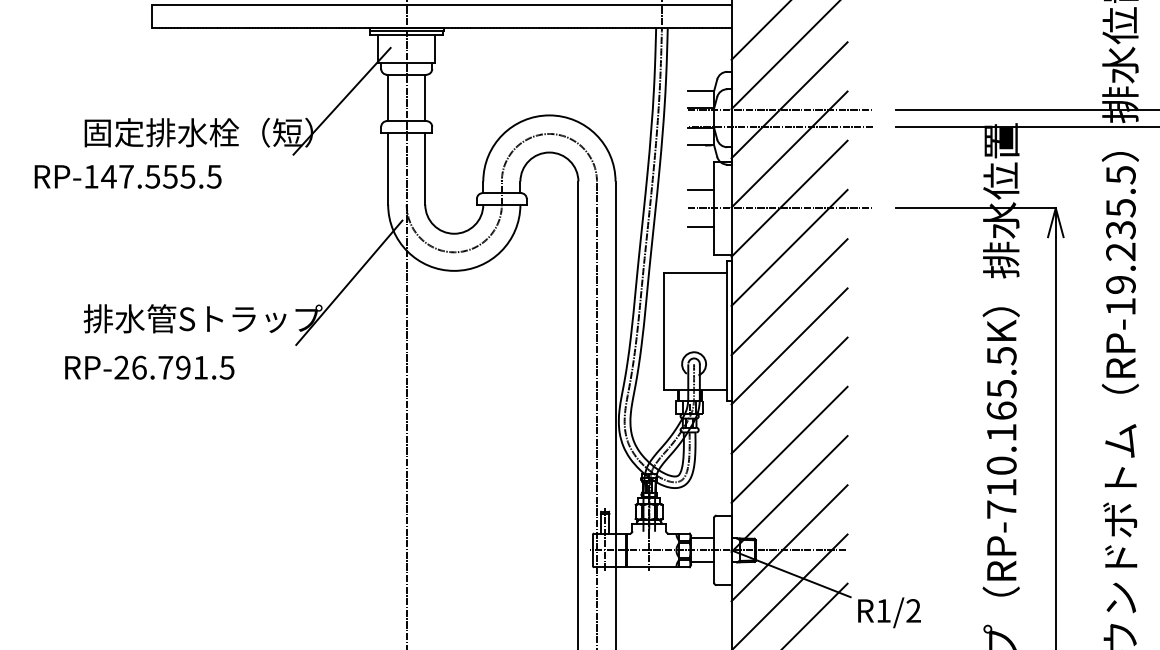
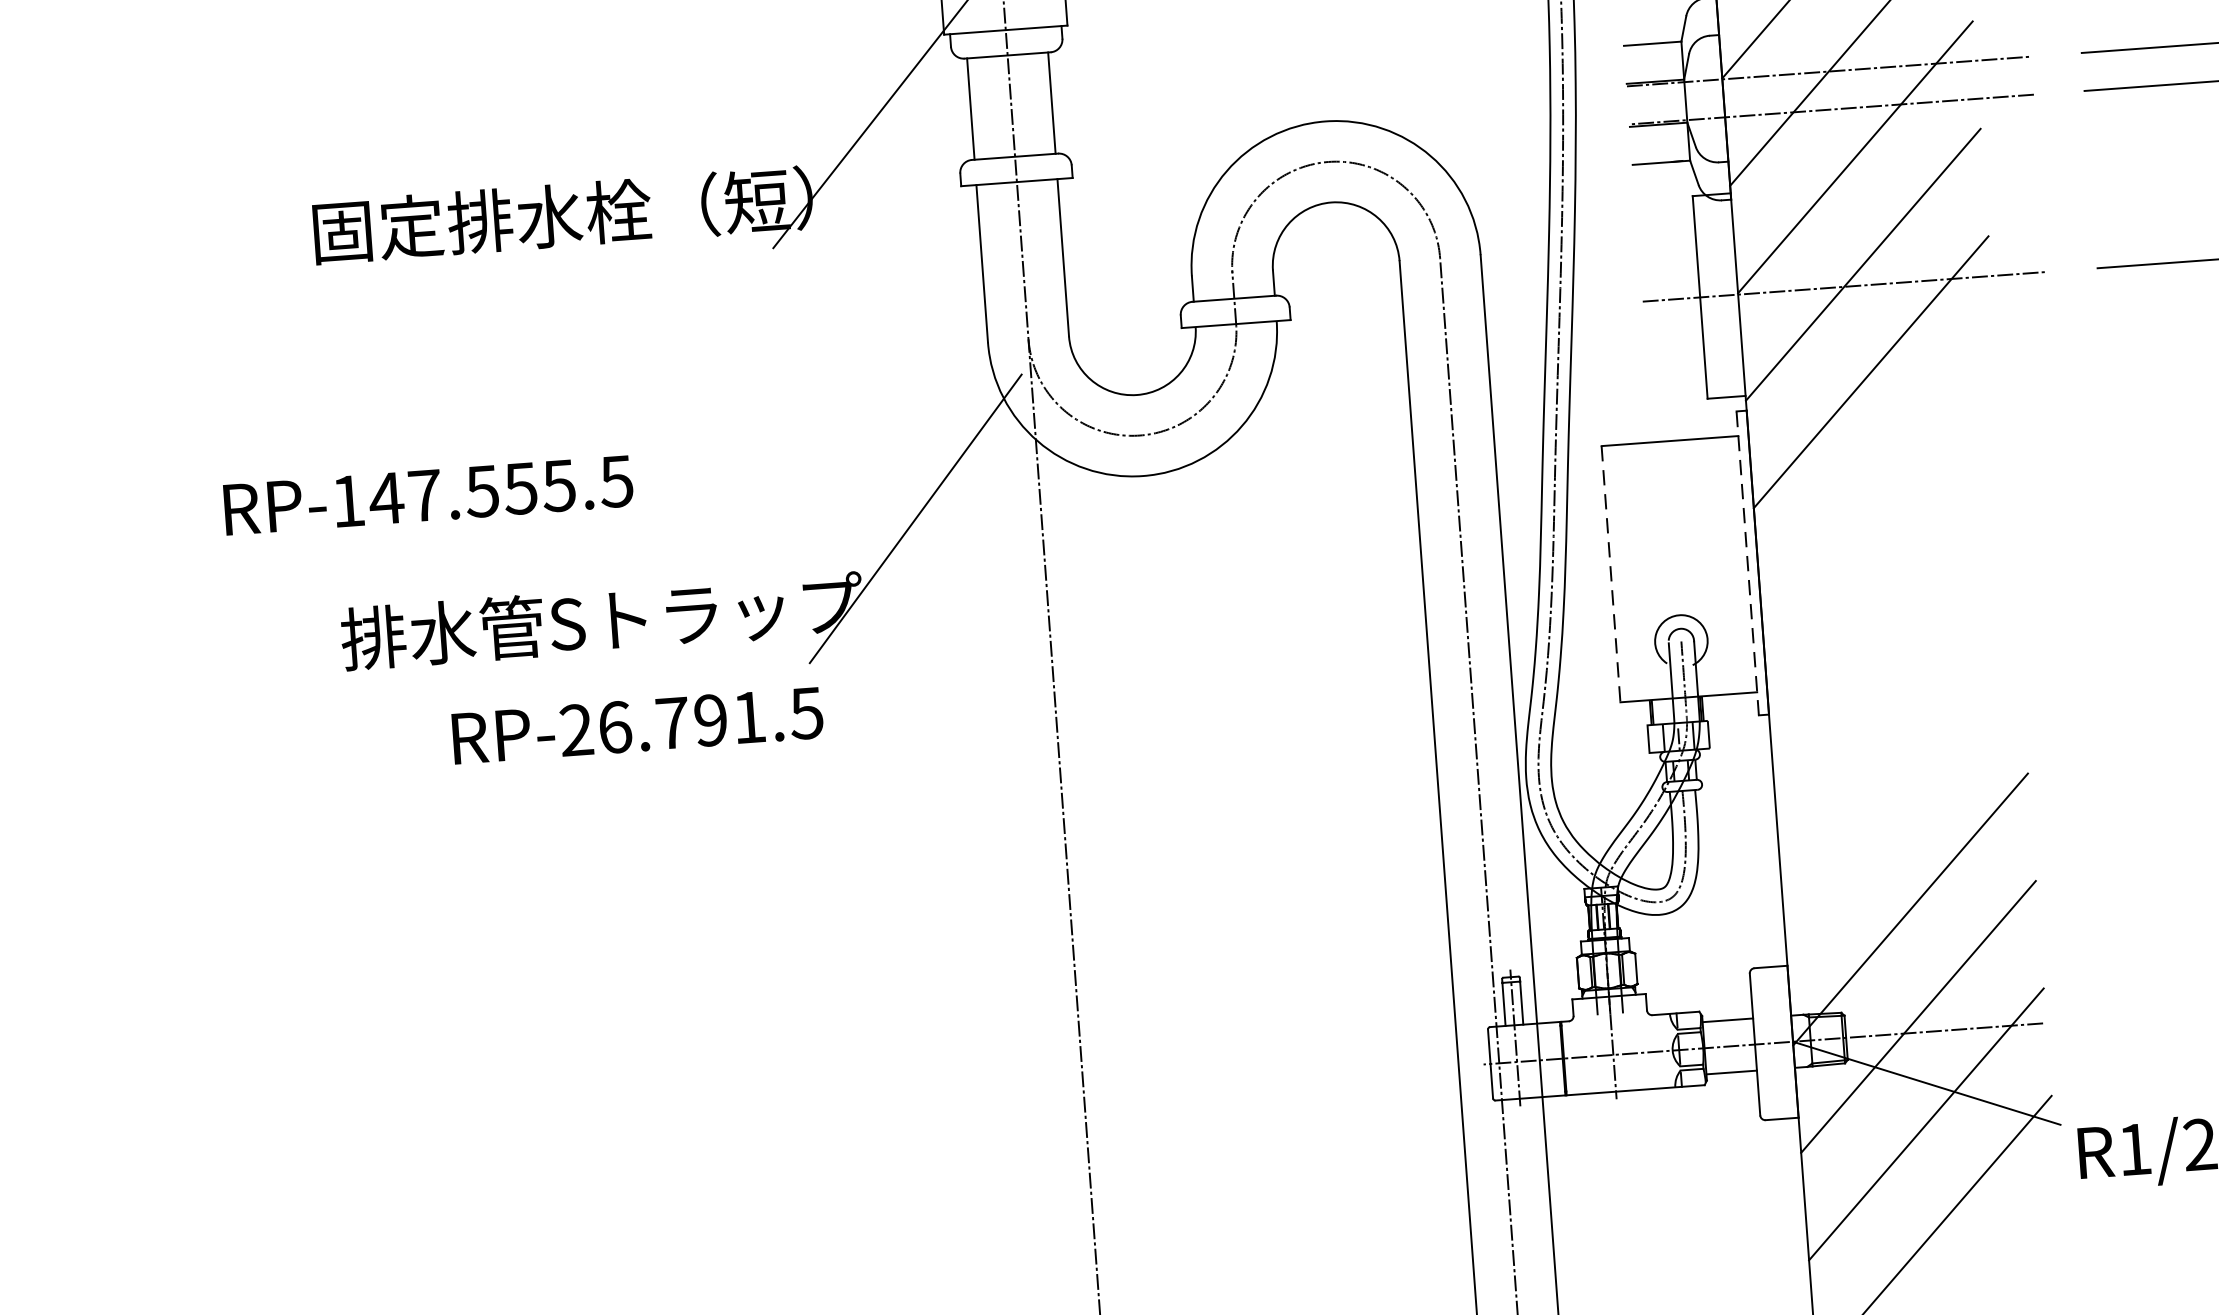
text: (127, 176) -> (427, 494), moved
line: (700, 189) -> (1667, 258), removed
line: (700, 226) -> (1673, 339), removed
line: (789, 297) -> (1878, 480), removed
line: (726, 330) -> (1746, 562), solid -> dashed
line: (664, 331) -> (1611, 574), solid -> dashed
line: (789, 346) -> (1886, 587), removed
text: (149, 367) -> (637, 725), moved
line: (789, 395) -> (1894, 694), removed
line: (789, 444) -> (1902, 801), removed

